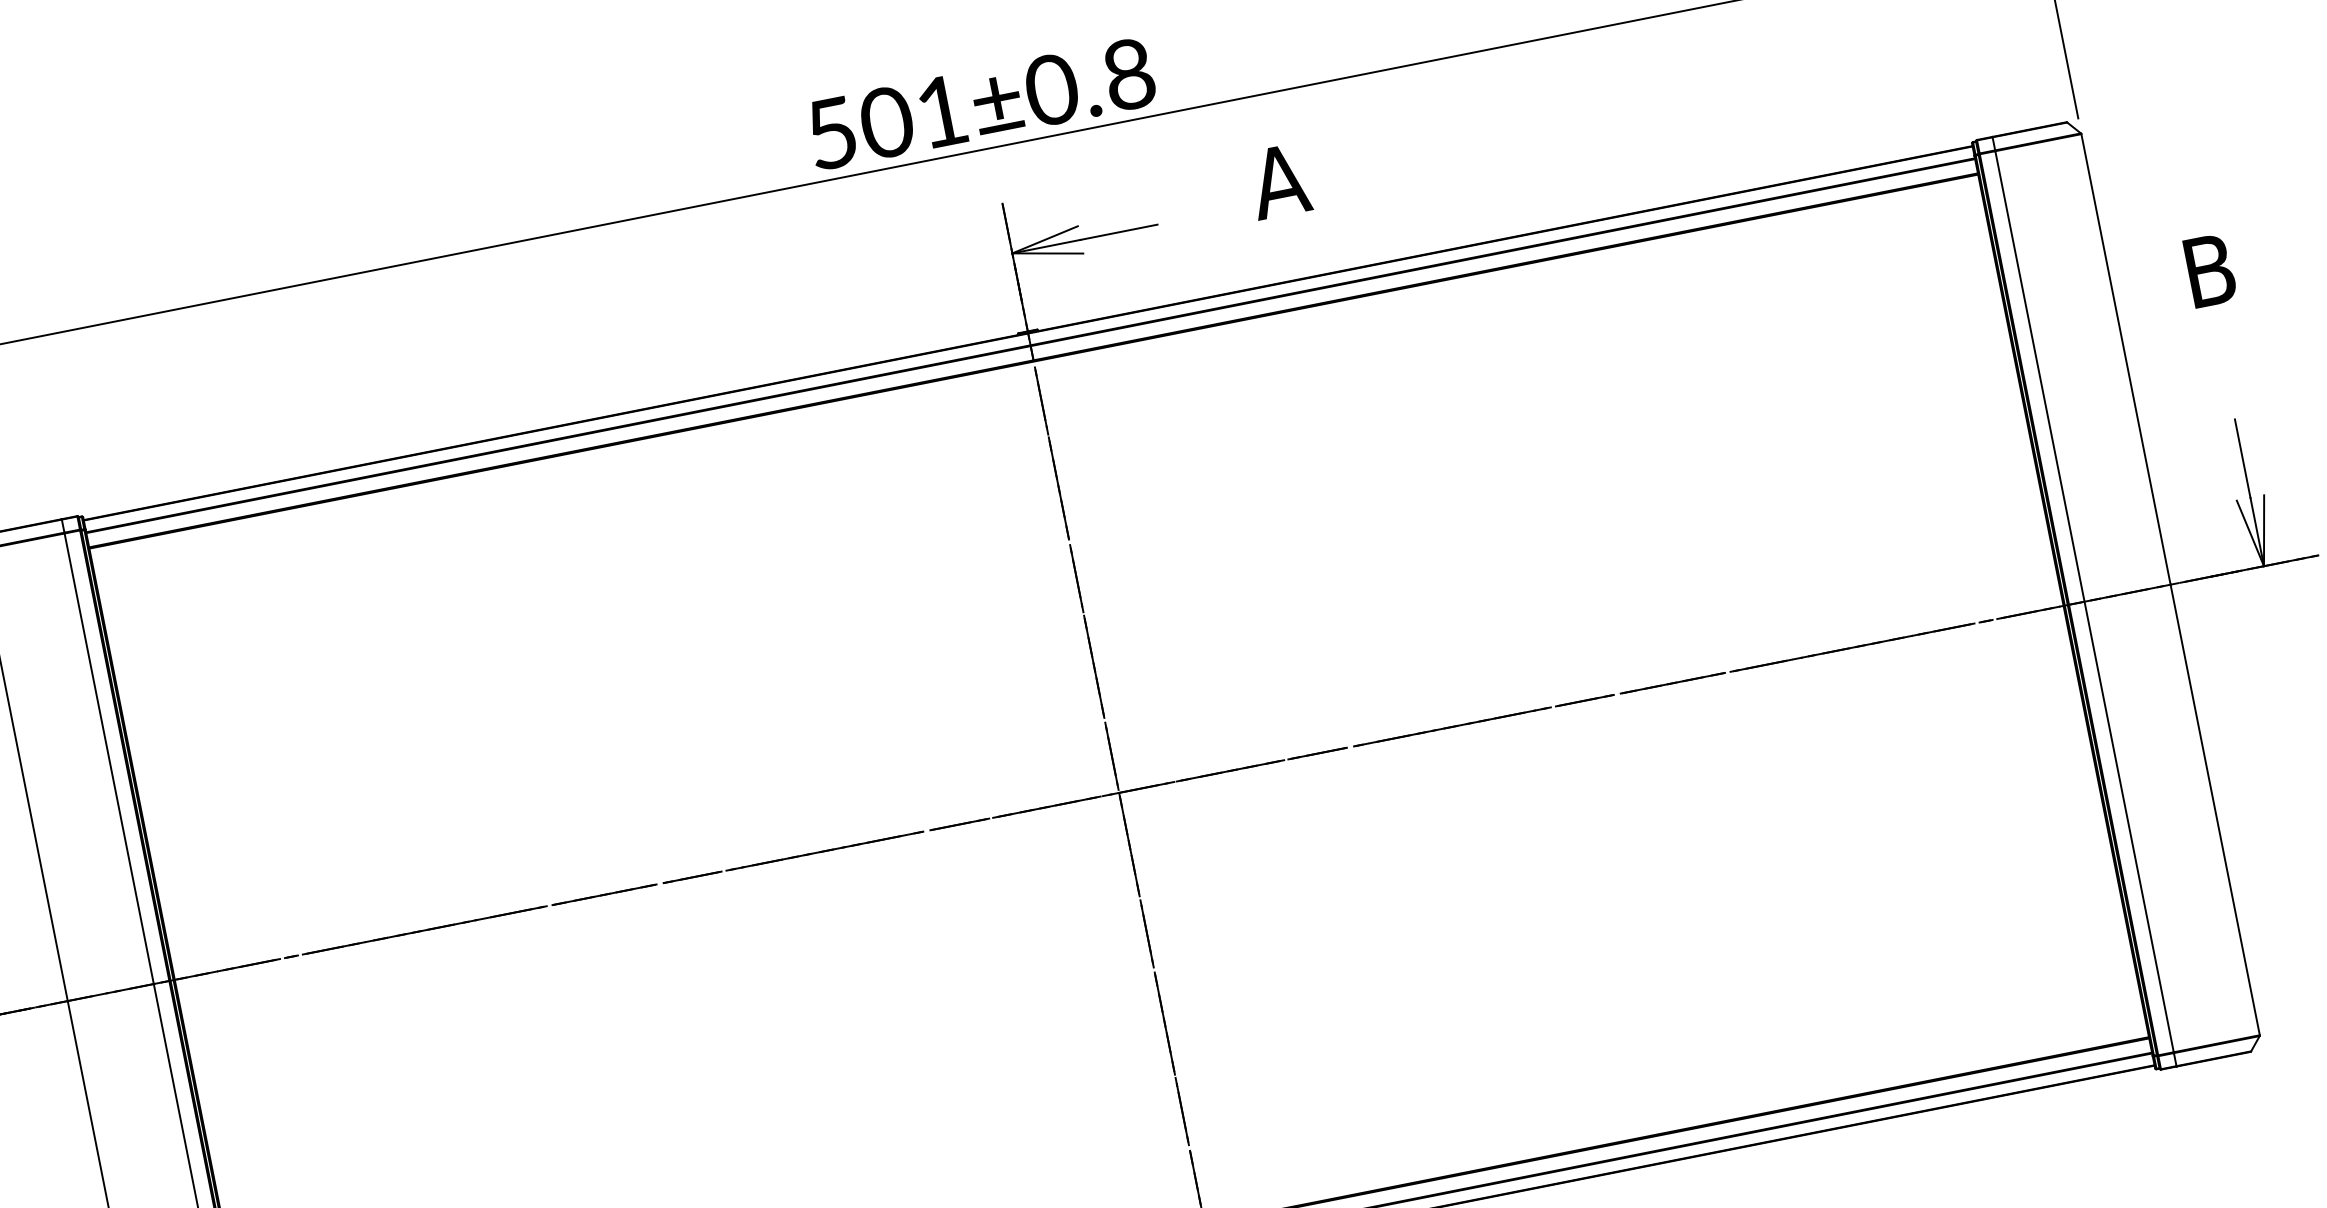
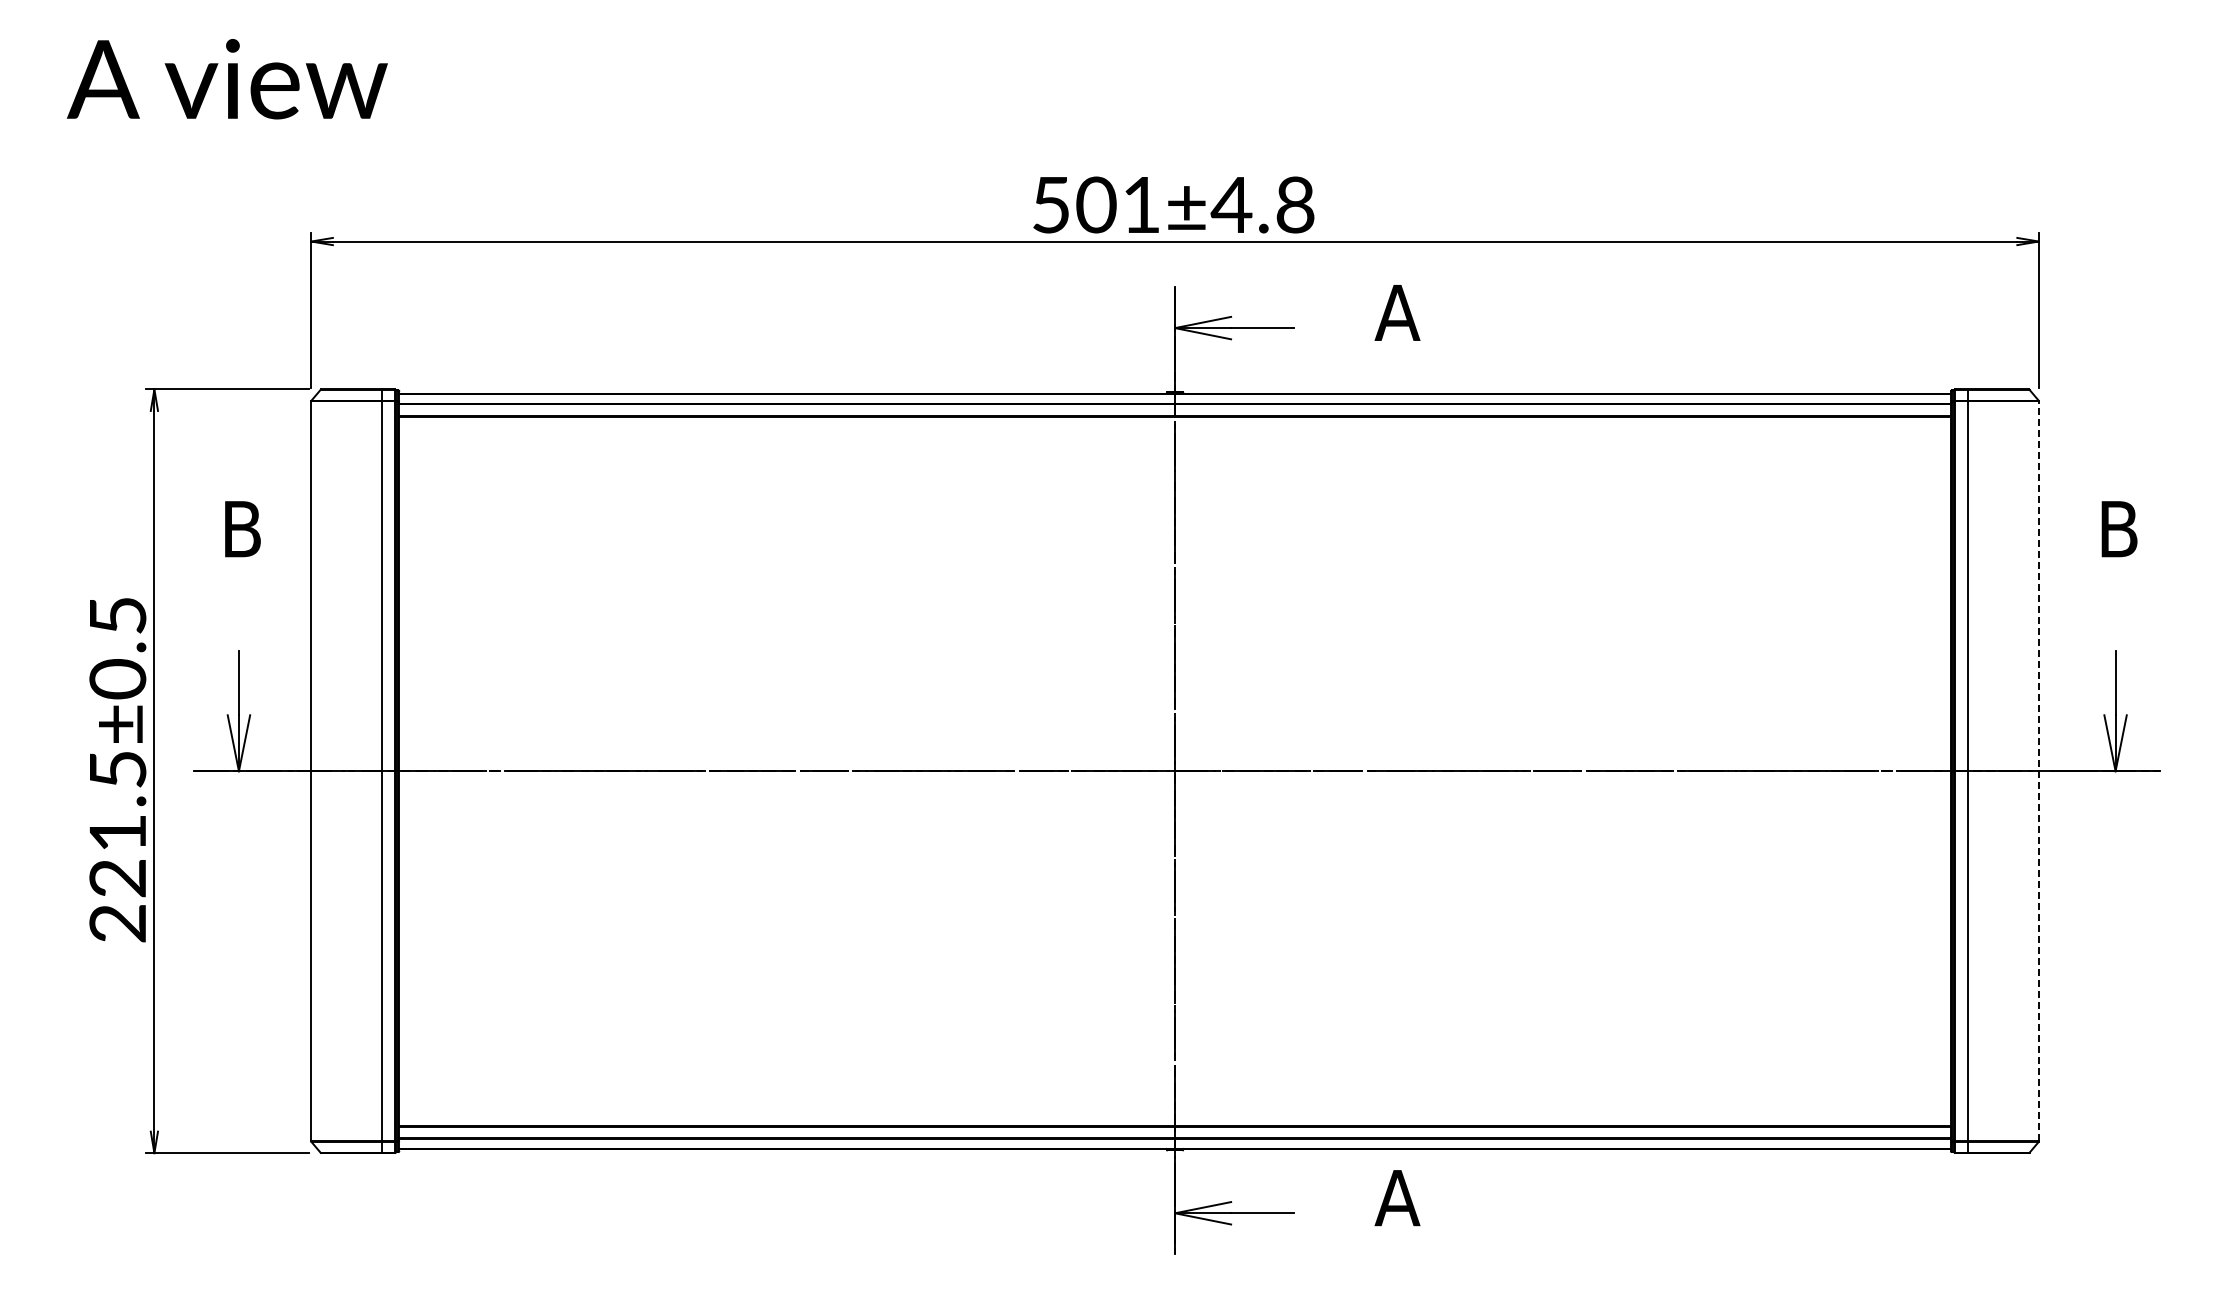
text: (1051, 89) -> (1231, 204), 501±0.8 -> 501±4.8
line: (2169, 583) -> (2038, 770), solid -> dashed

